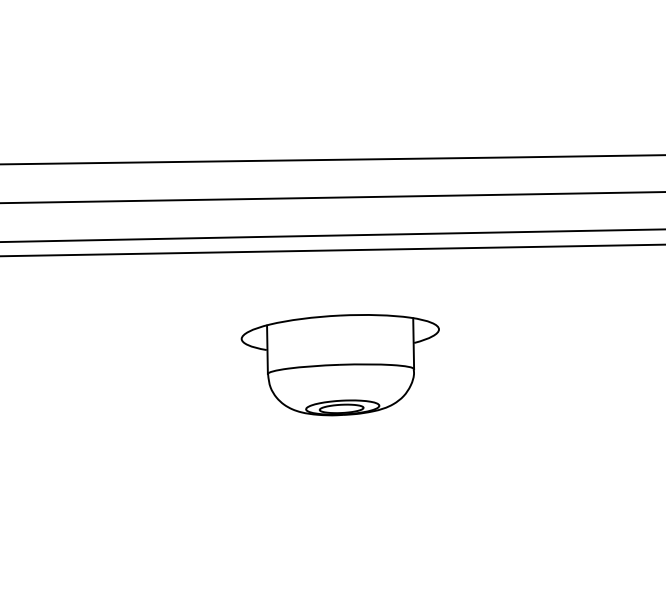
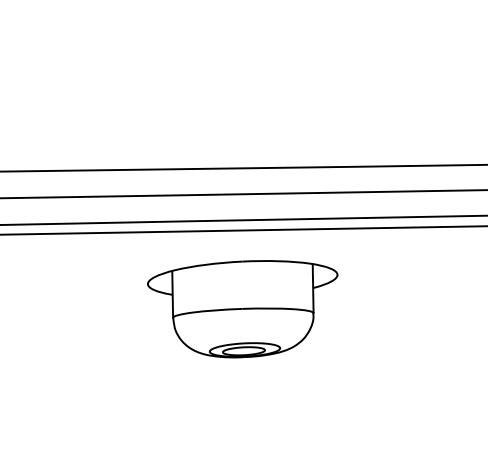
part: (339, 365) -> (242, 309), size x1.4

